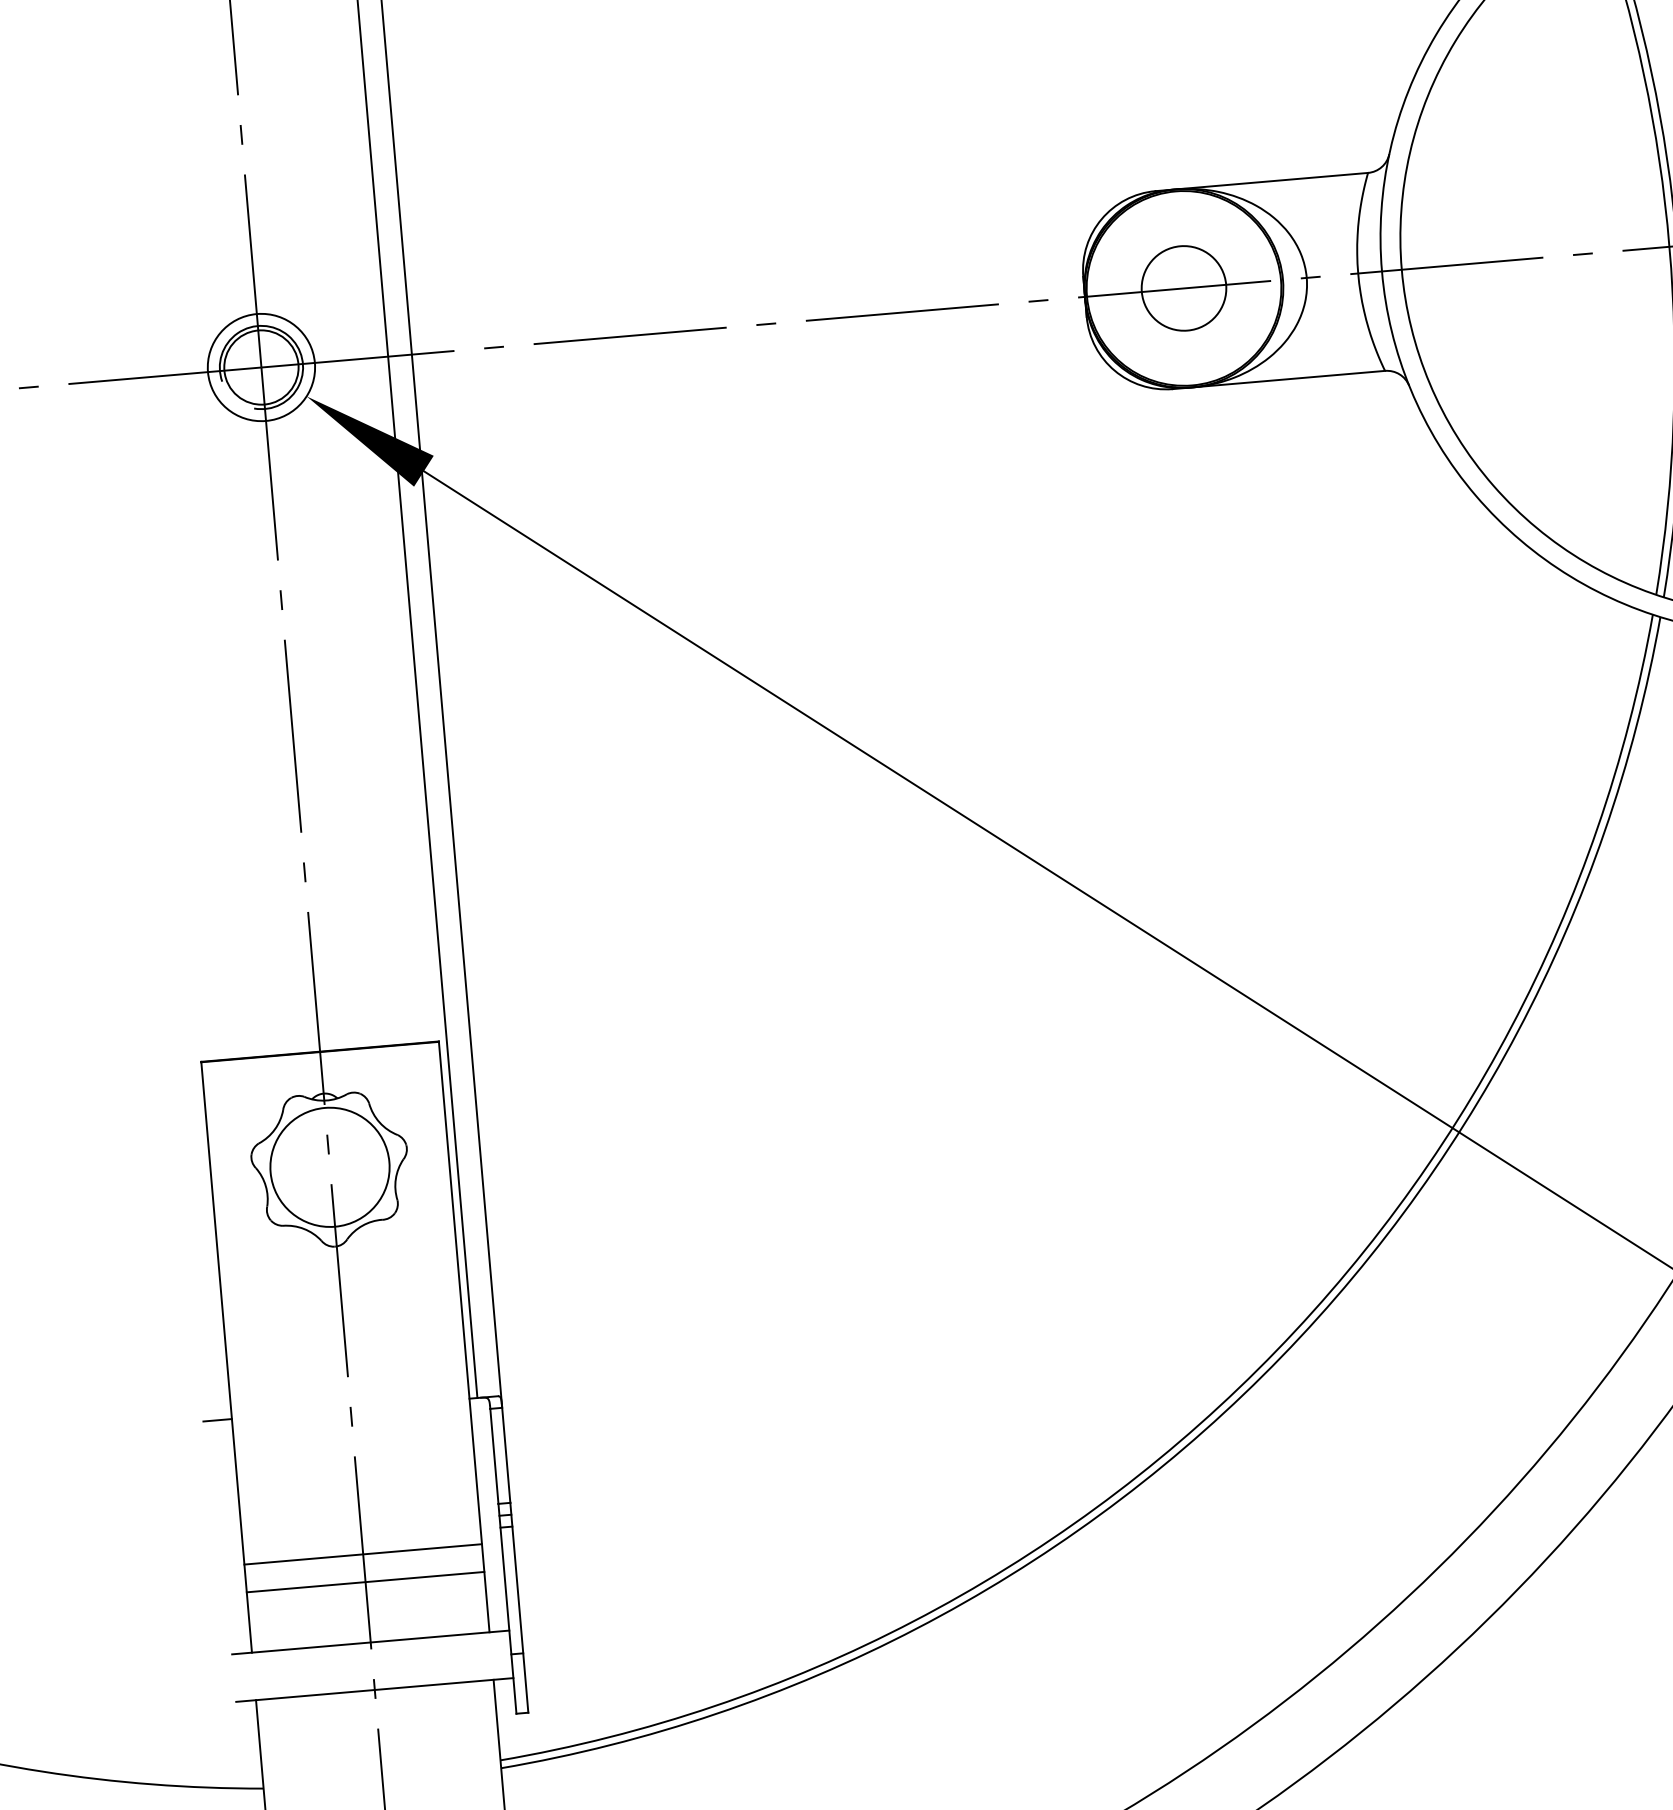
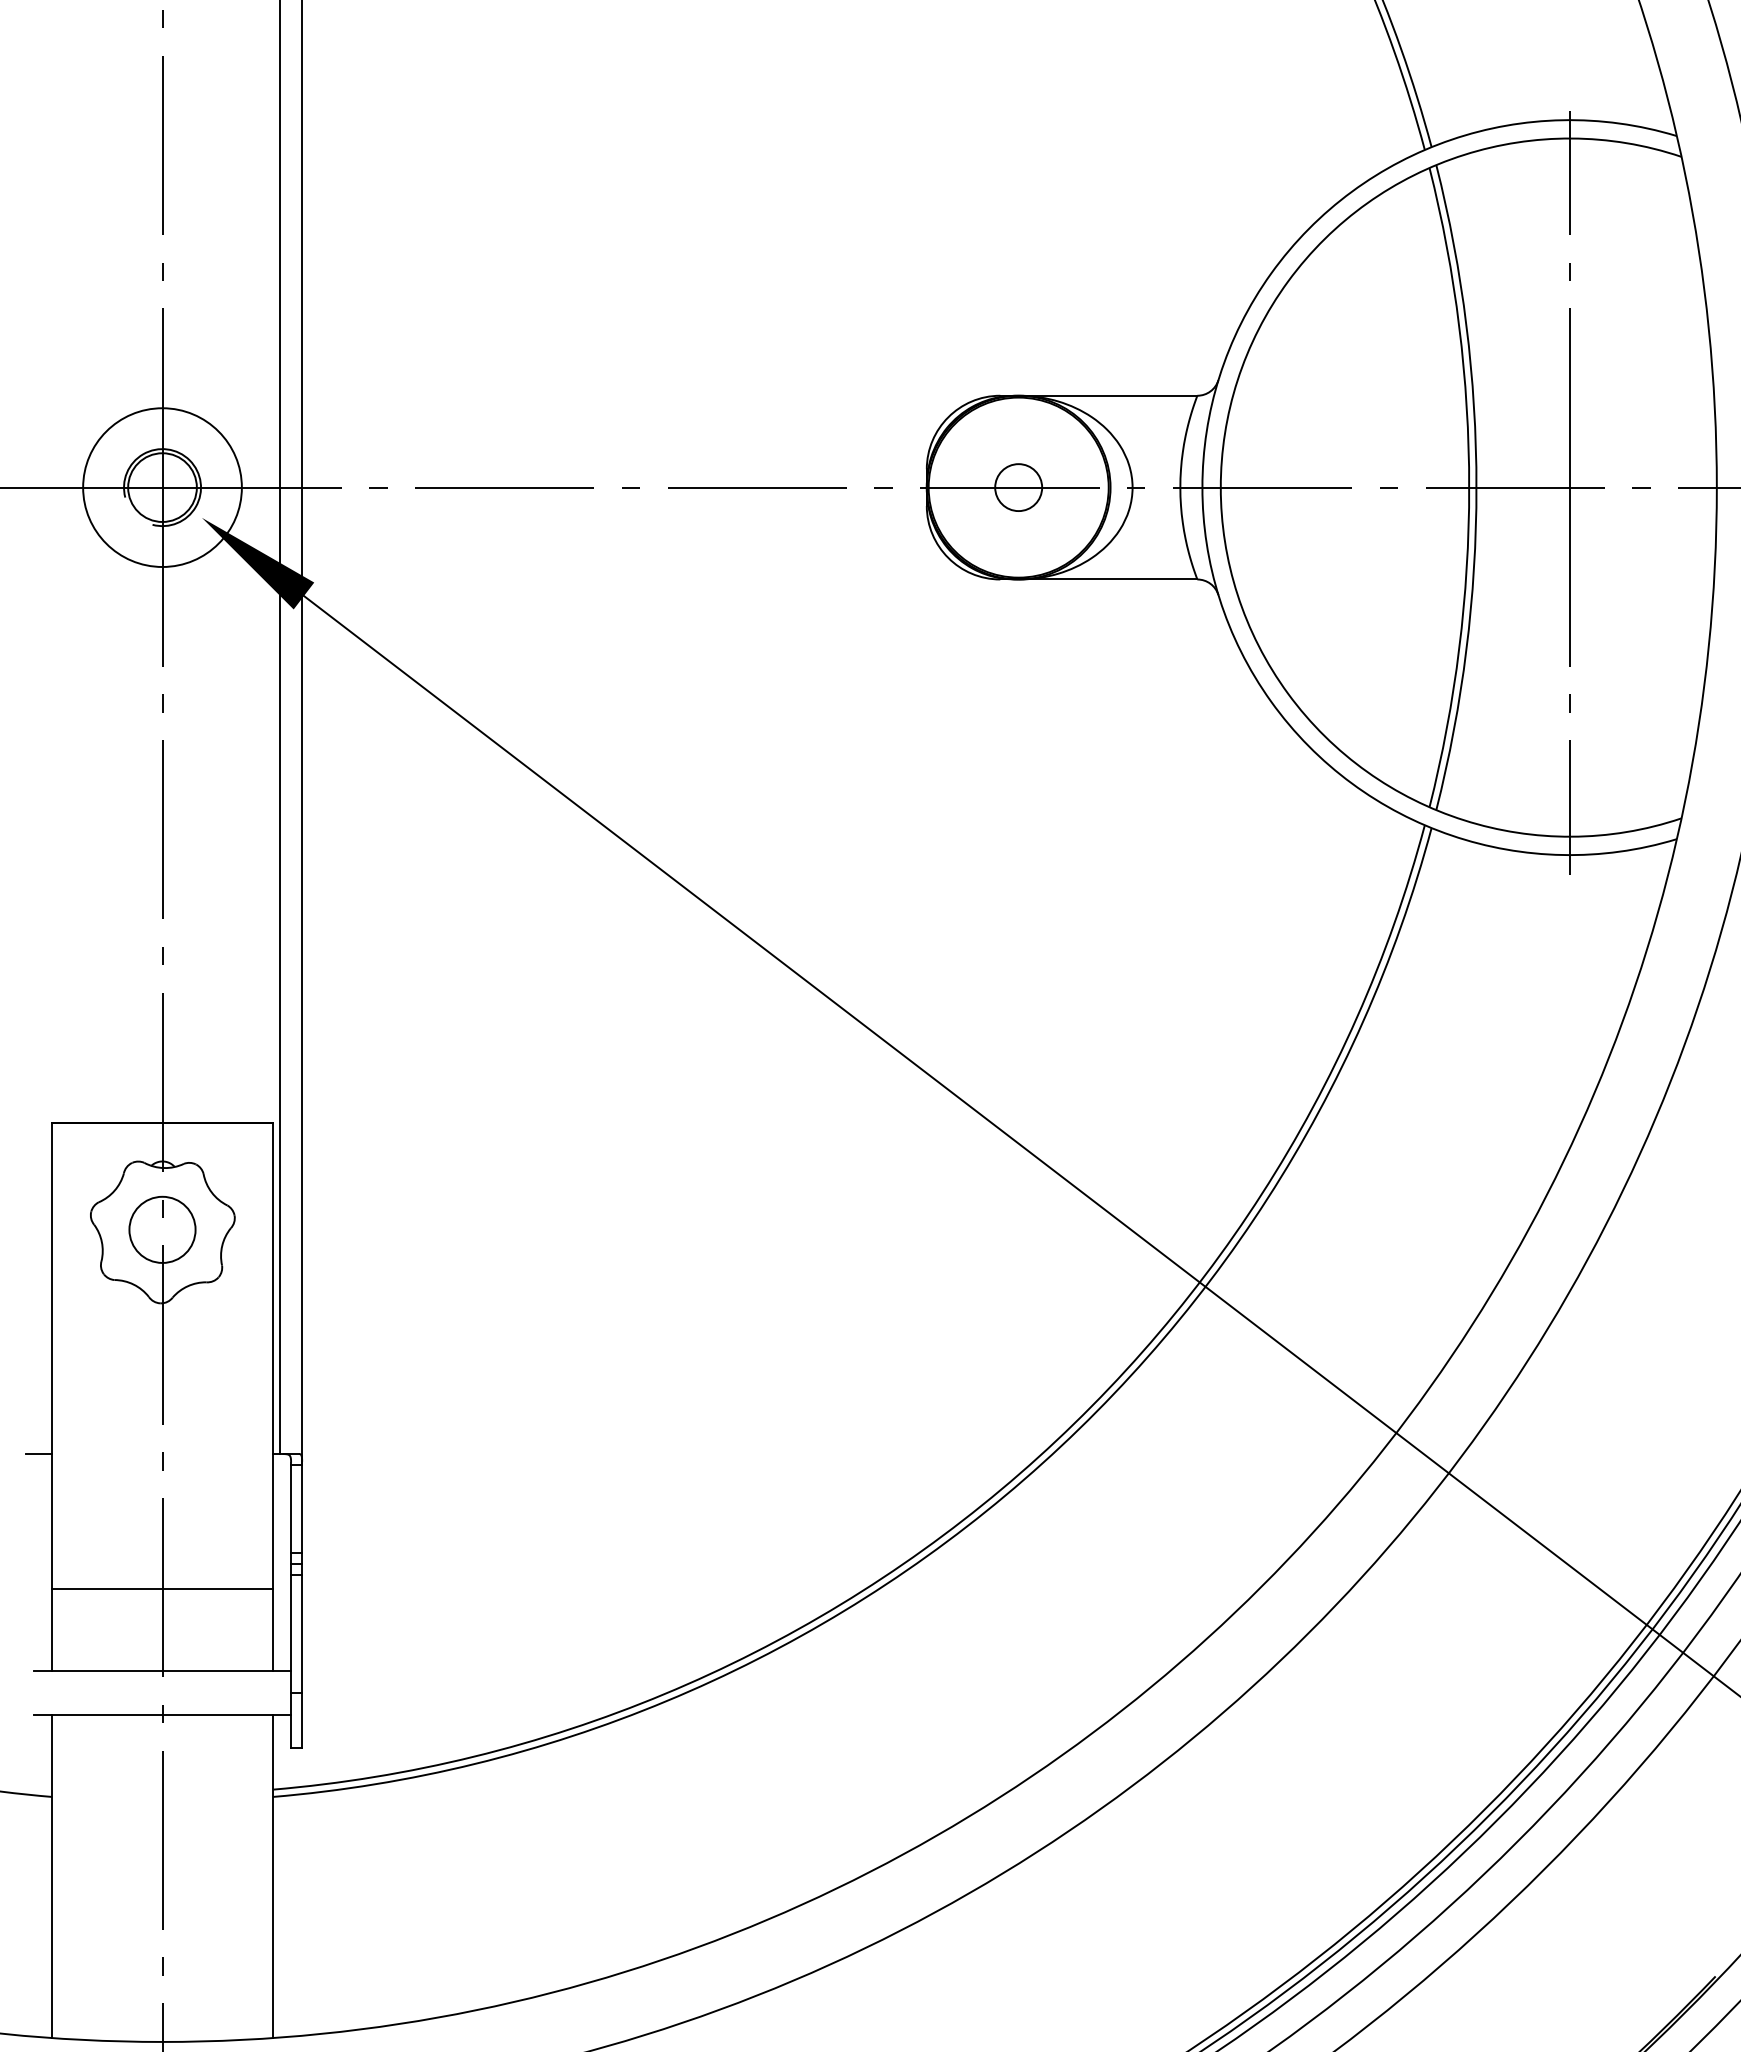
circle: (1183, 288) -> (1018, 487), size x0.6
circle: (261, 367) -> (162, 487), size x1.6
circle: (329, 1166) -> (162, 1229), size x0.6
line: (365, 1581) -> (162, 1614), removed

